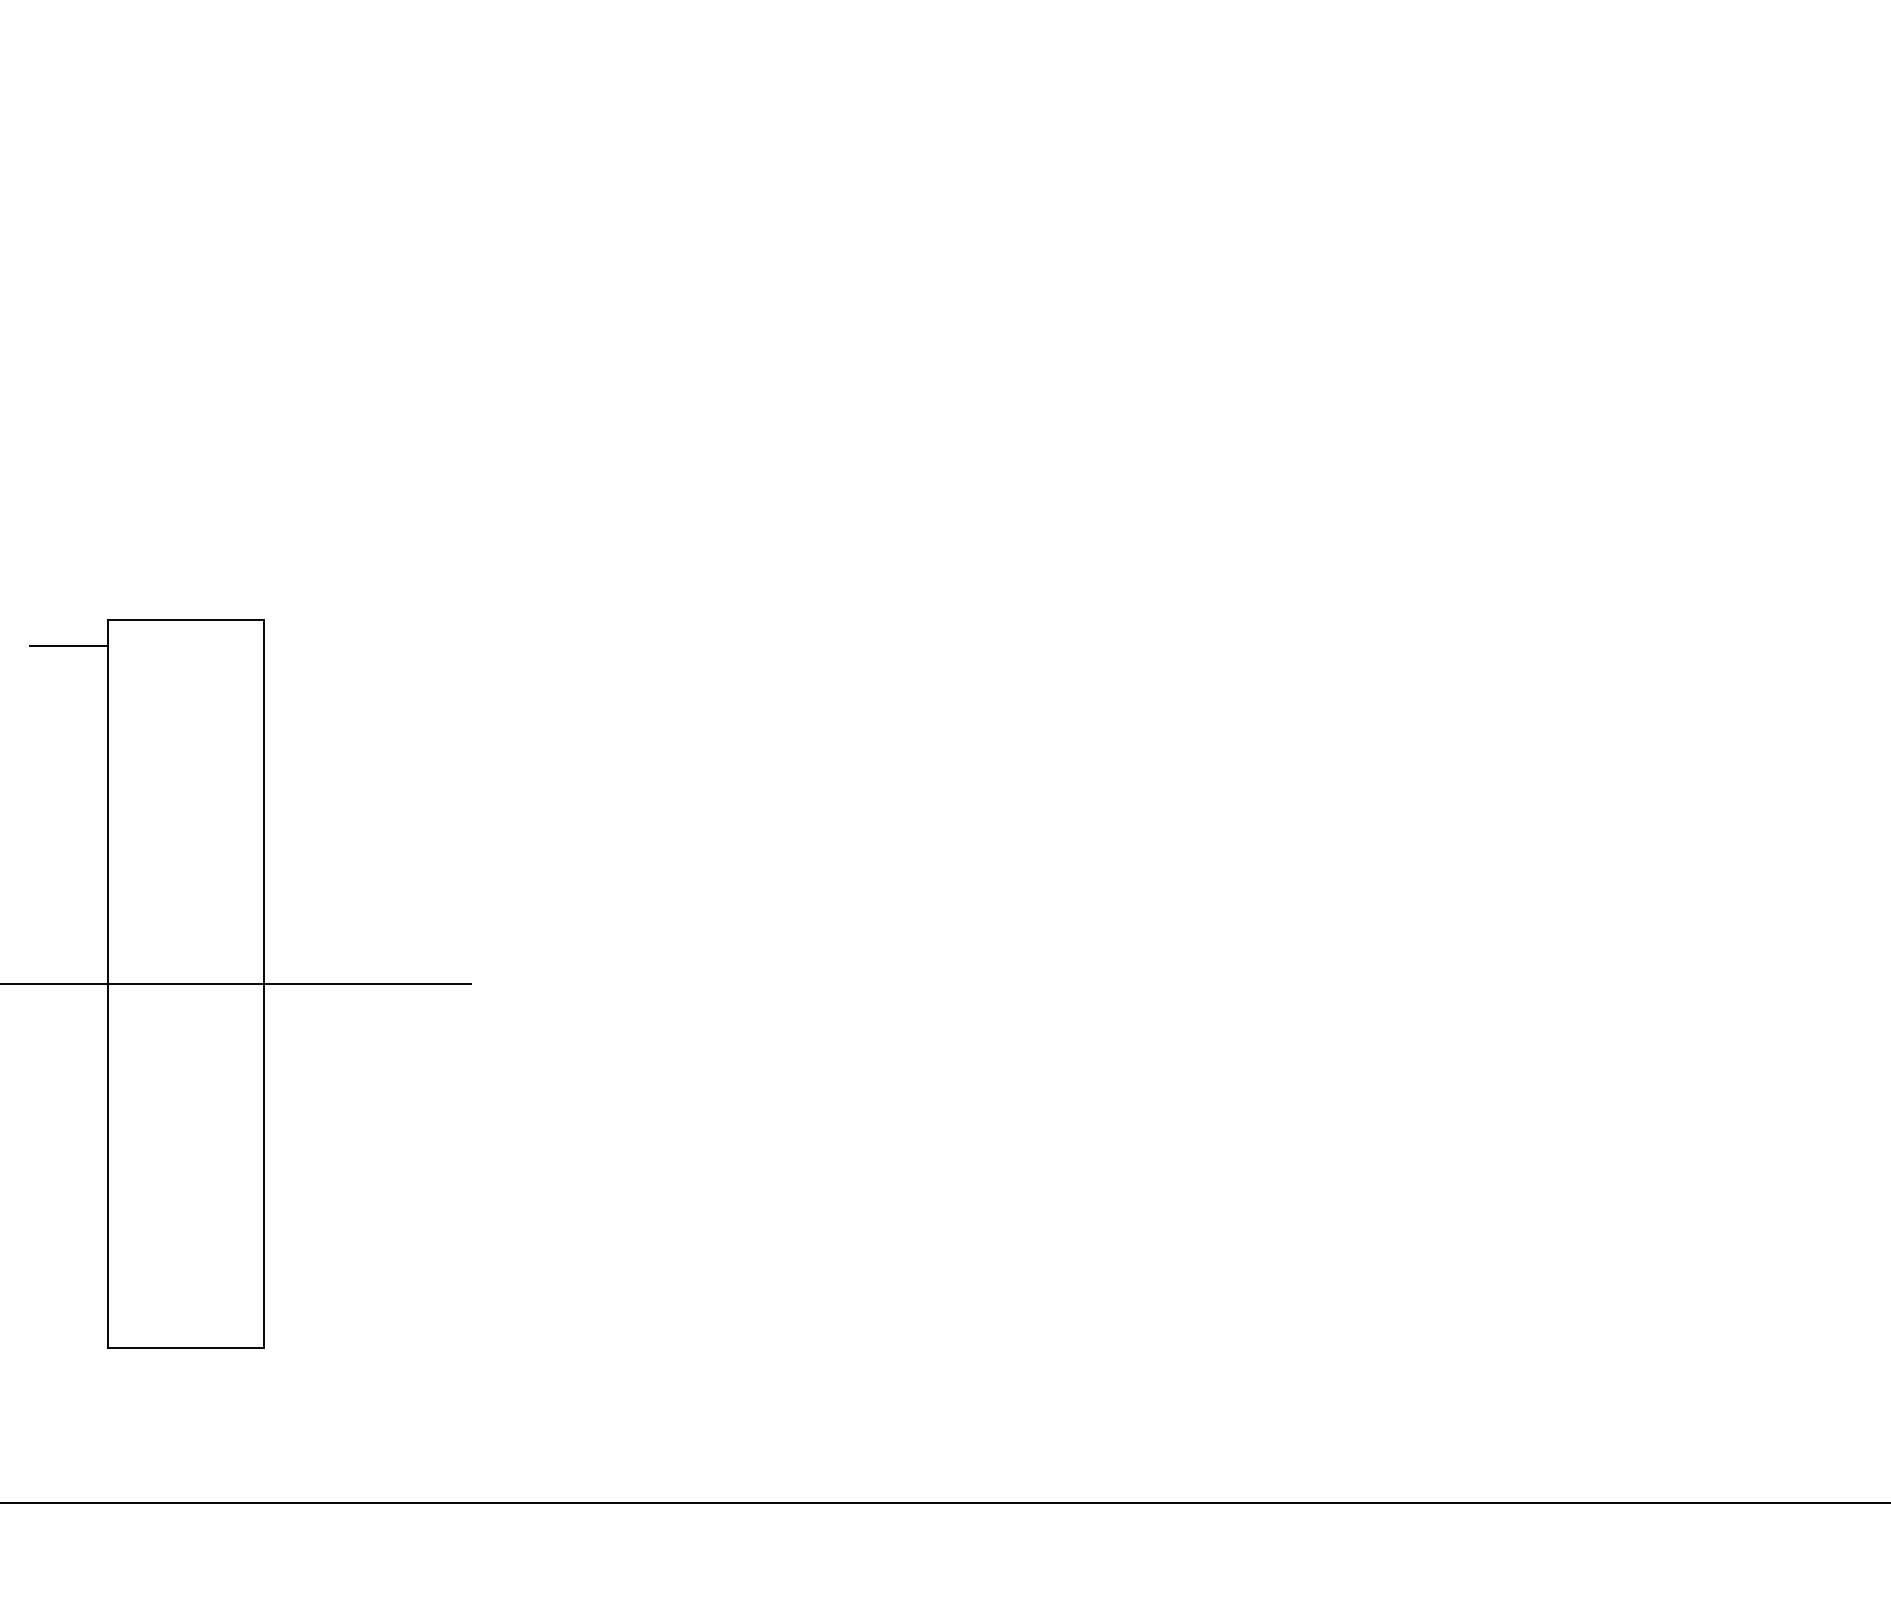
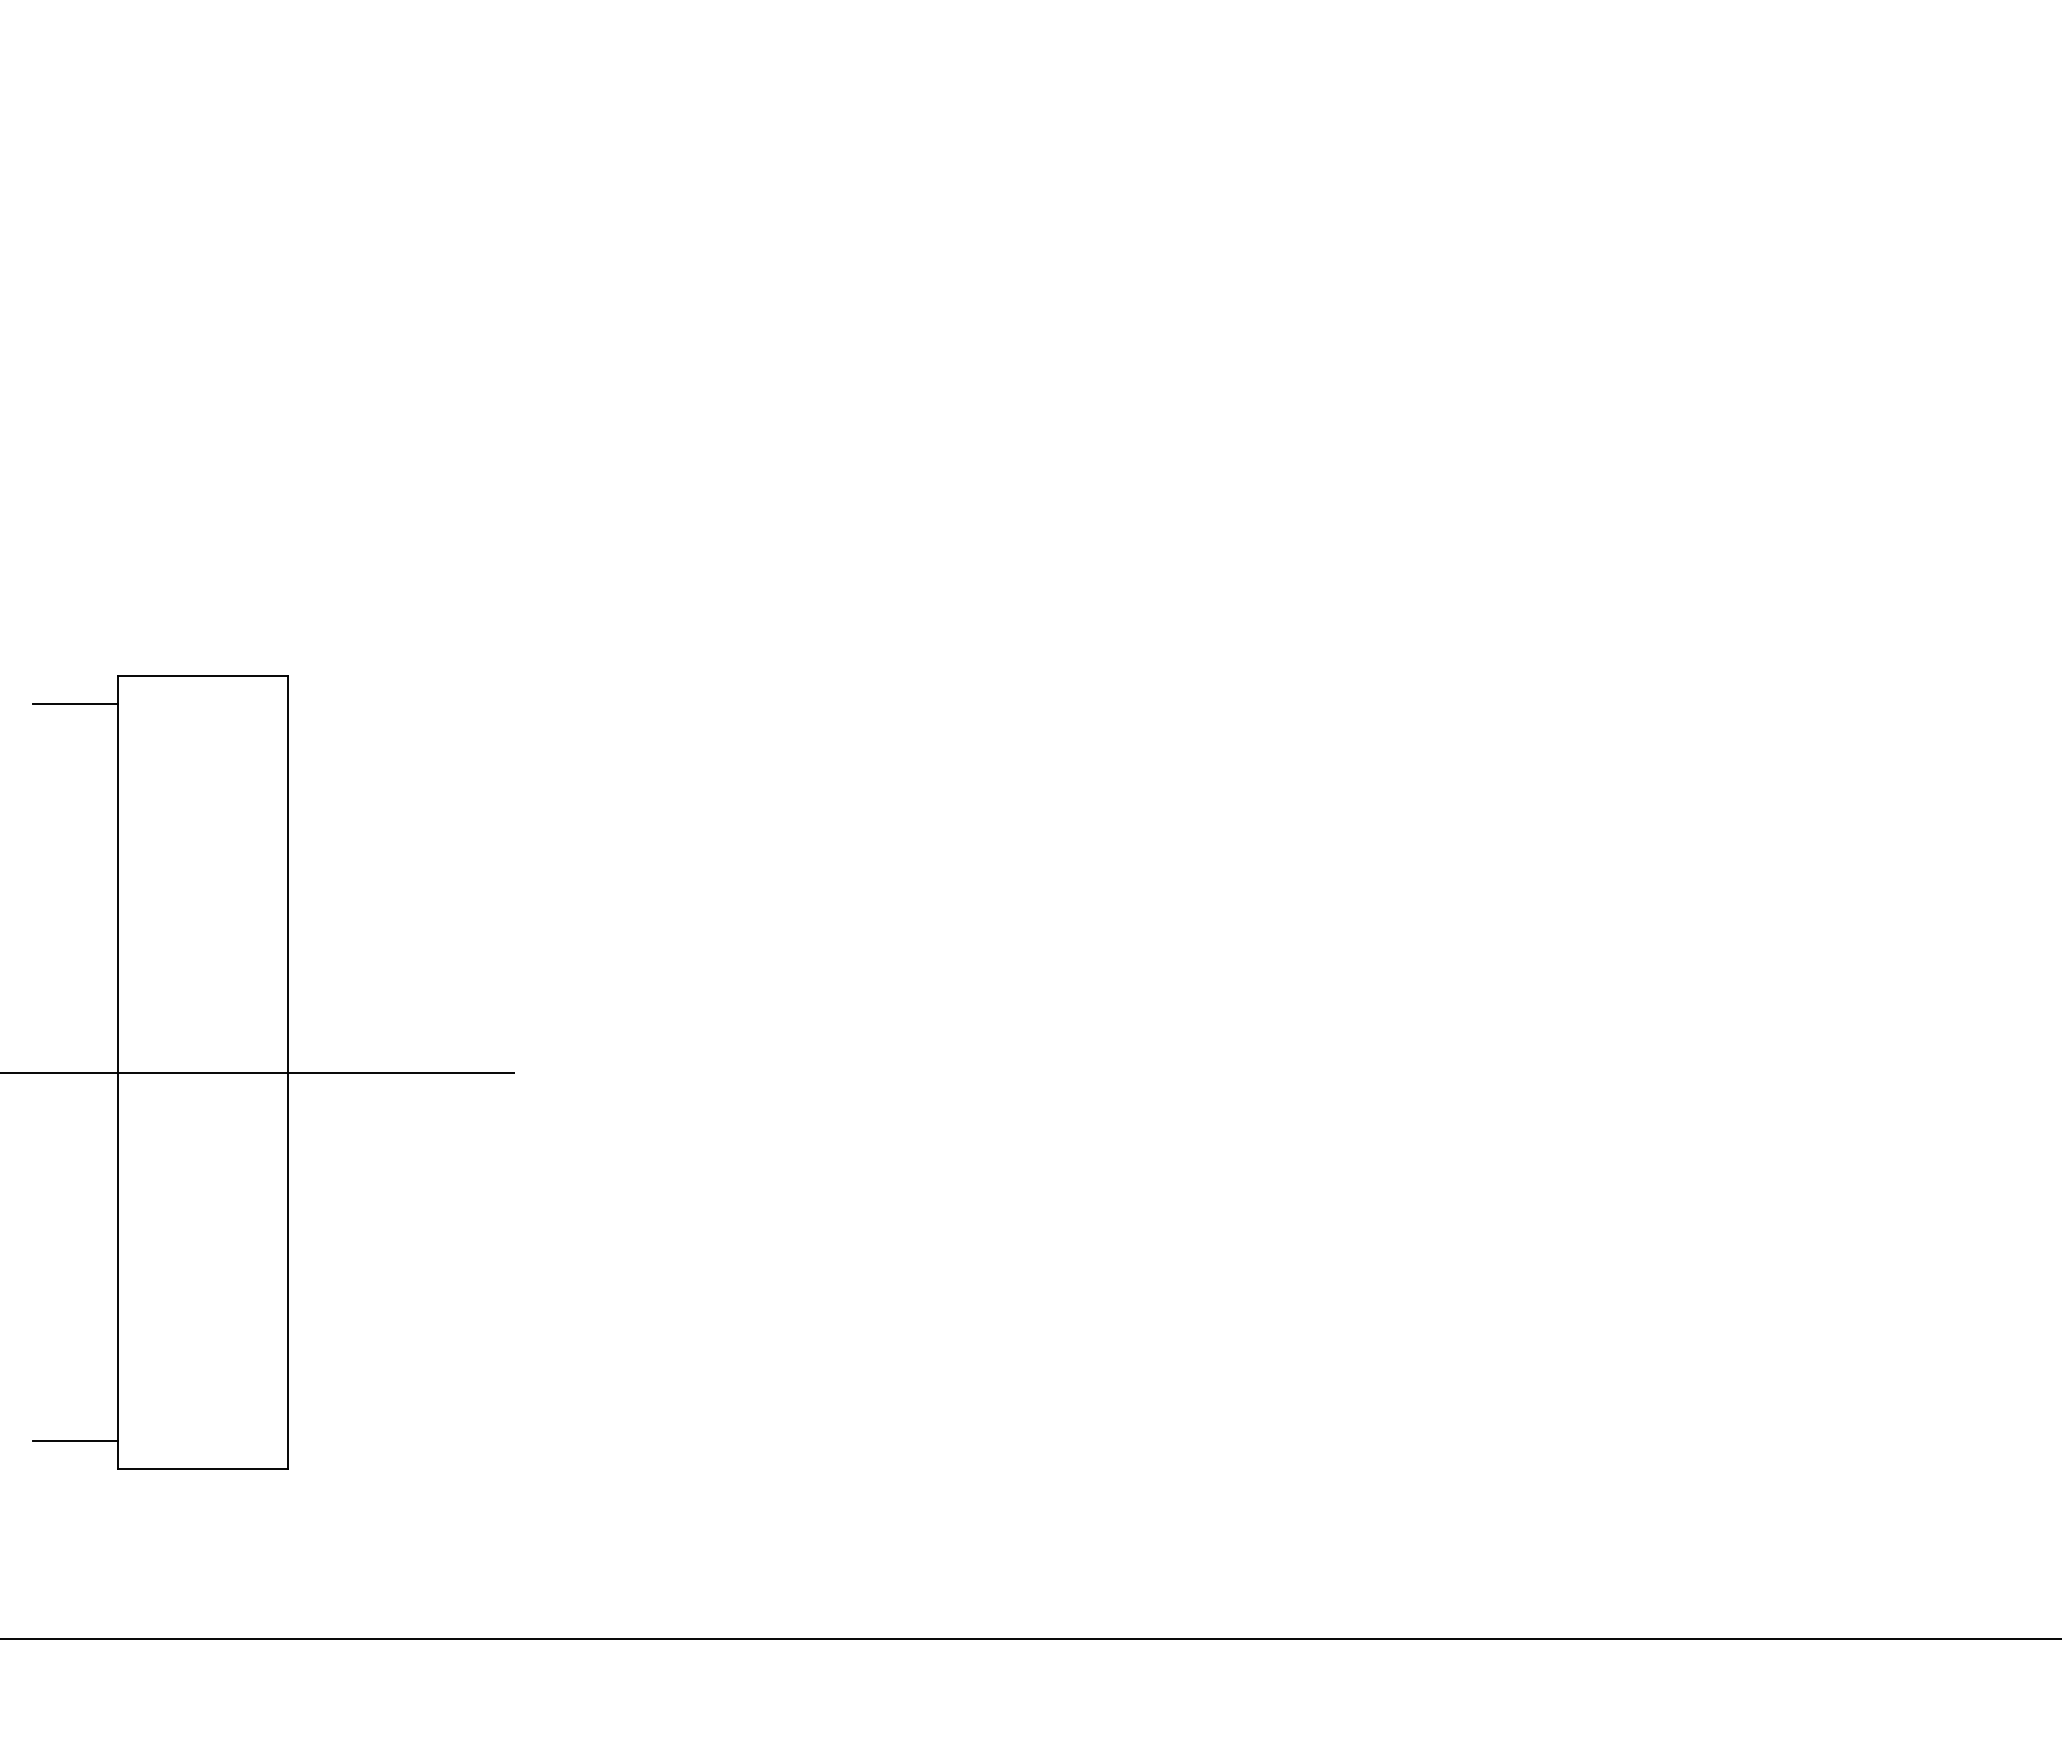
line: (68, 1321) -> (74, 1441), added

